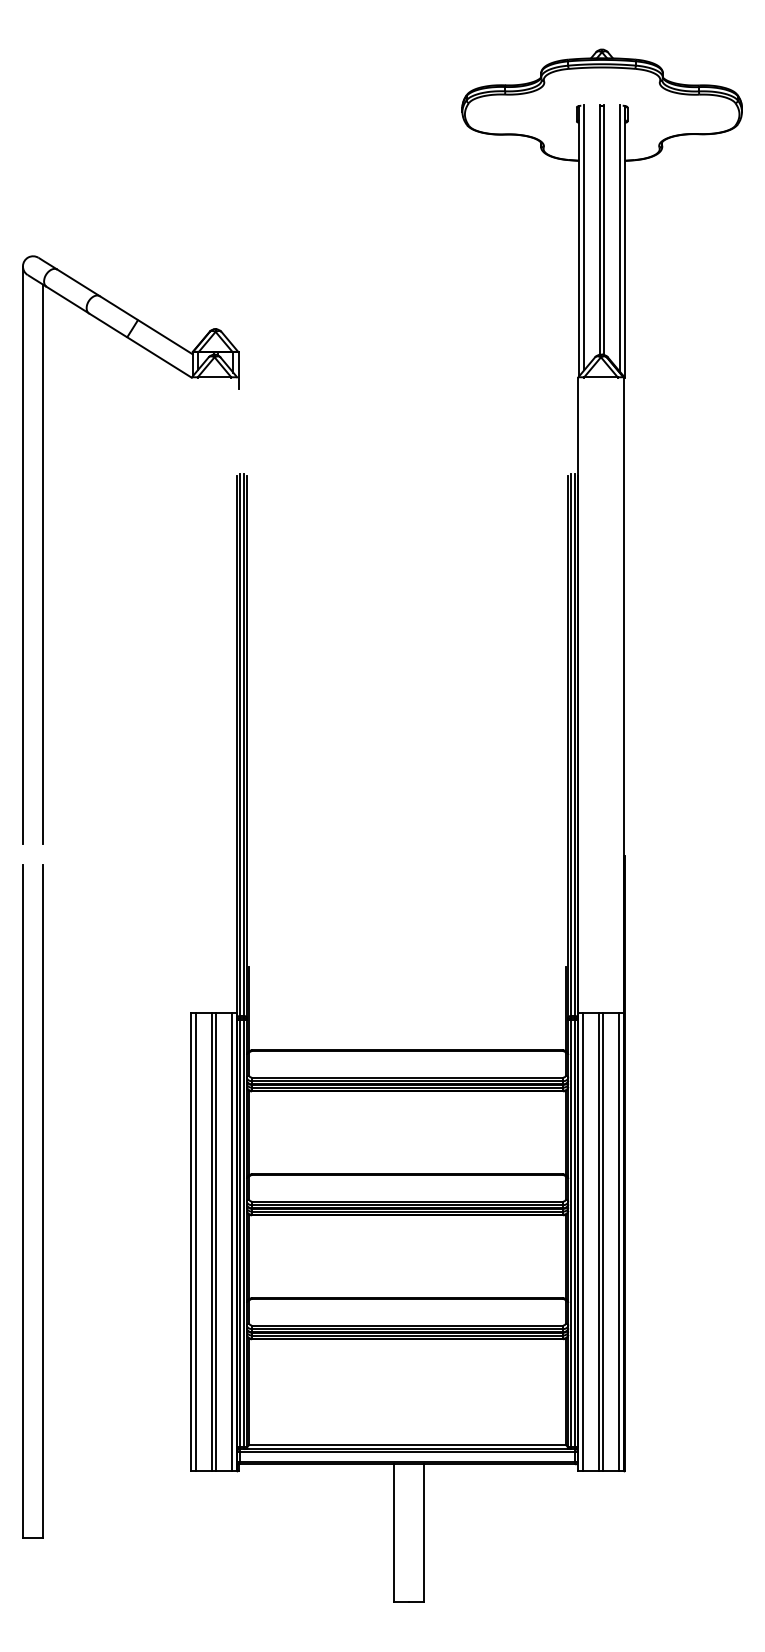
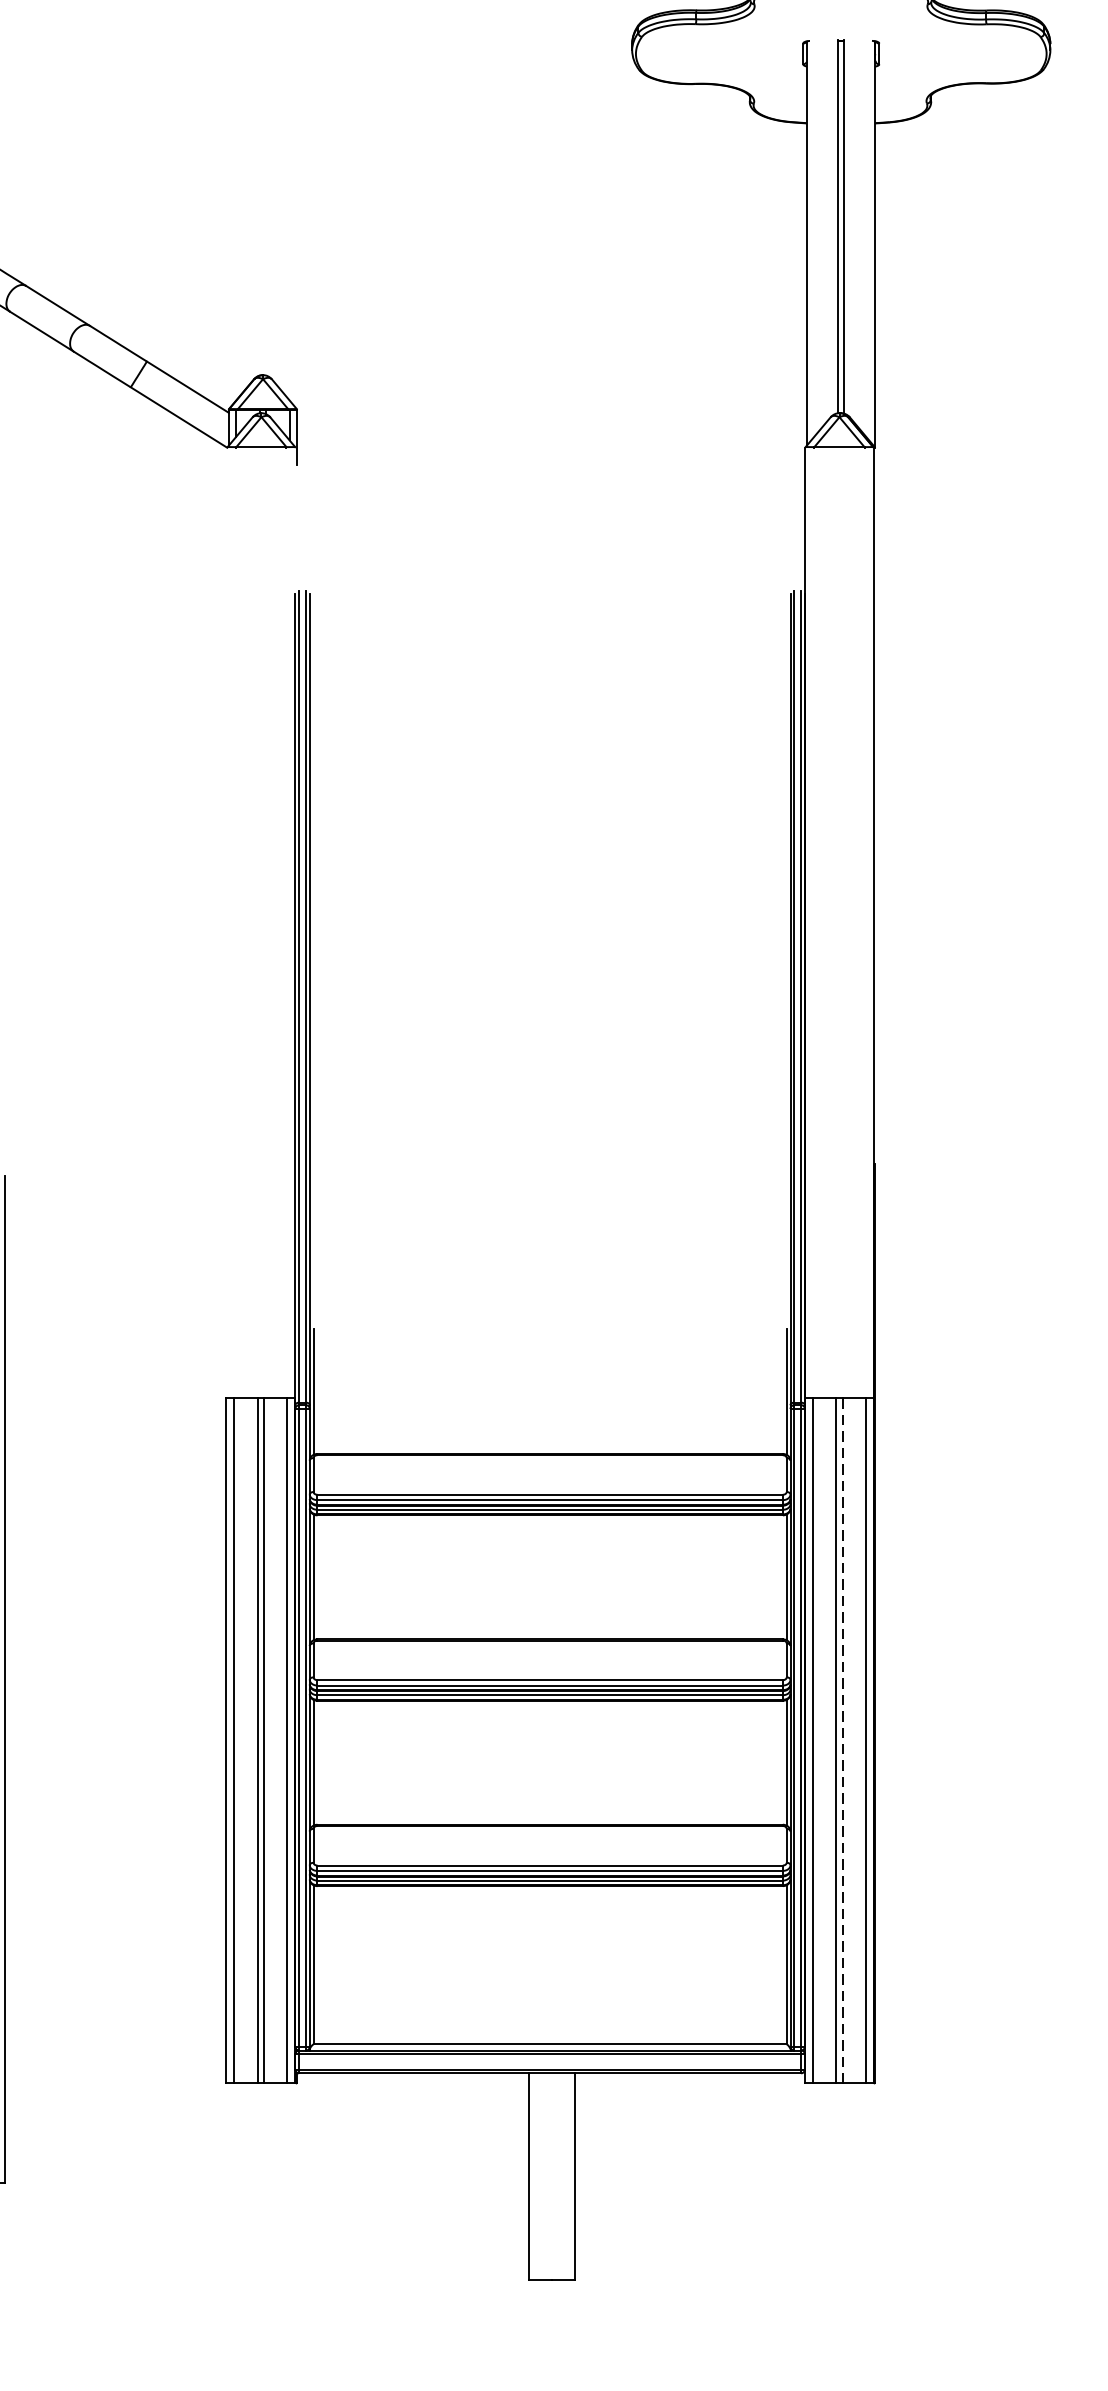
line: (584, 237) -> (814, 238), removed
line: (619, 238) -> (867, 239), removed
line: (43, 564) -> (5, 727), removed
line: (603, 1242) -> (843, 1741), solid -> dashed

